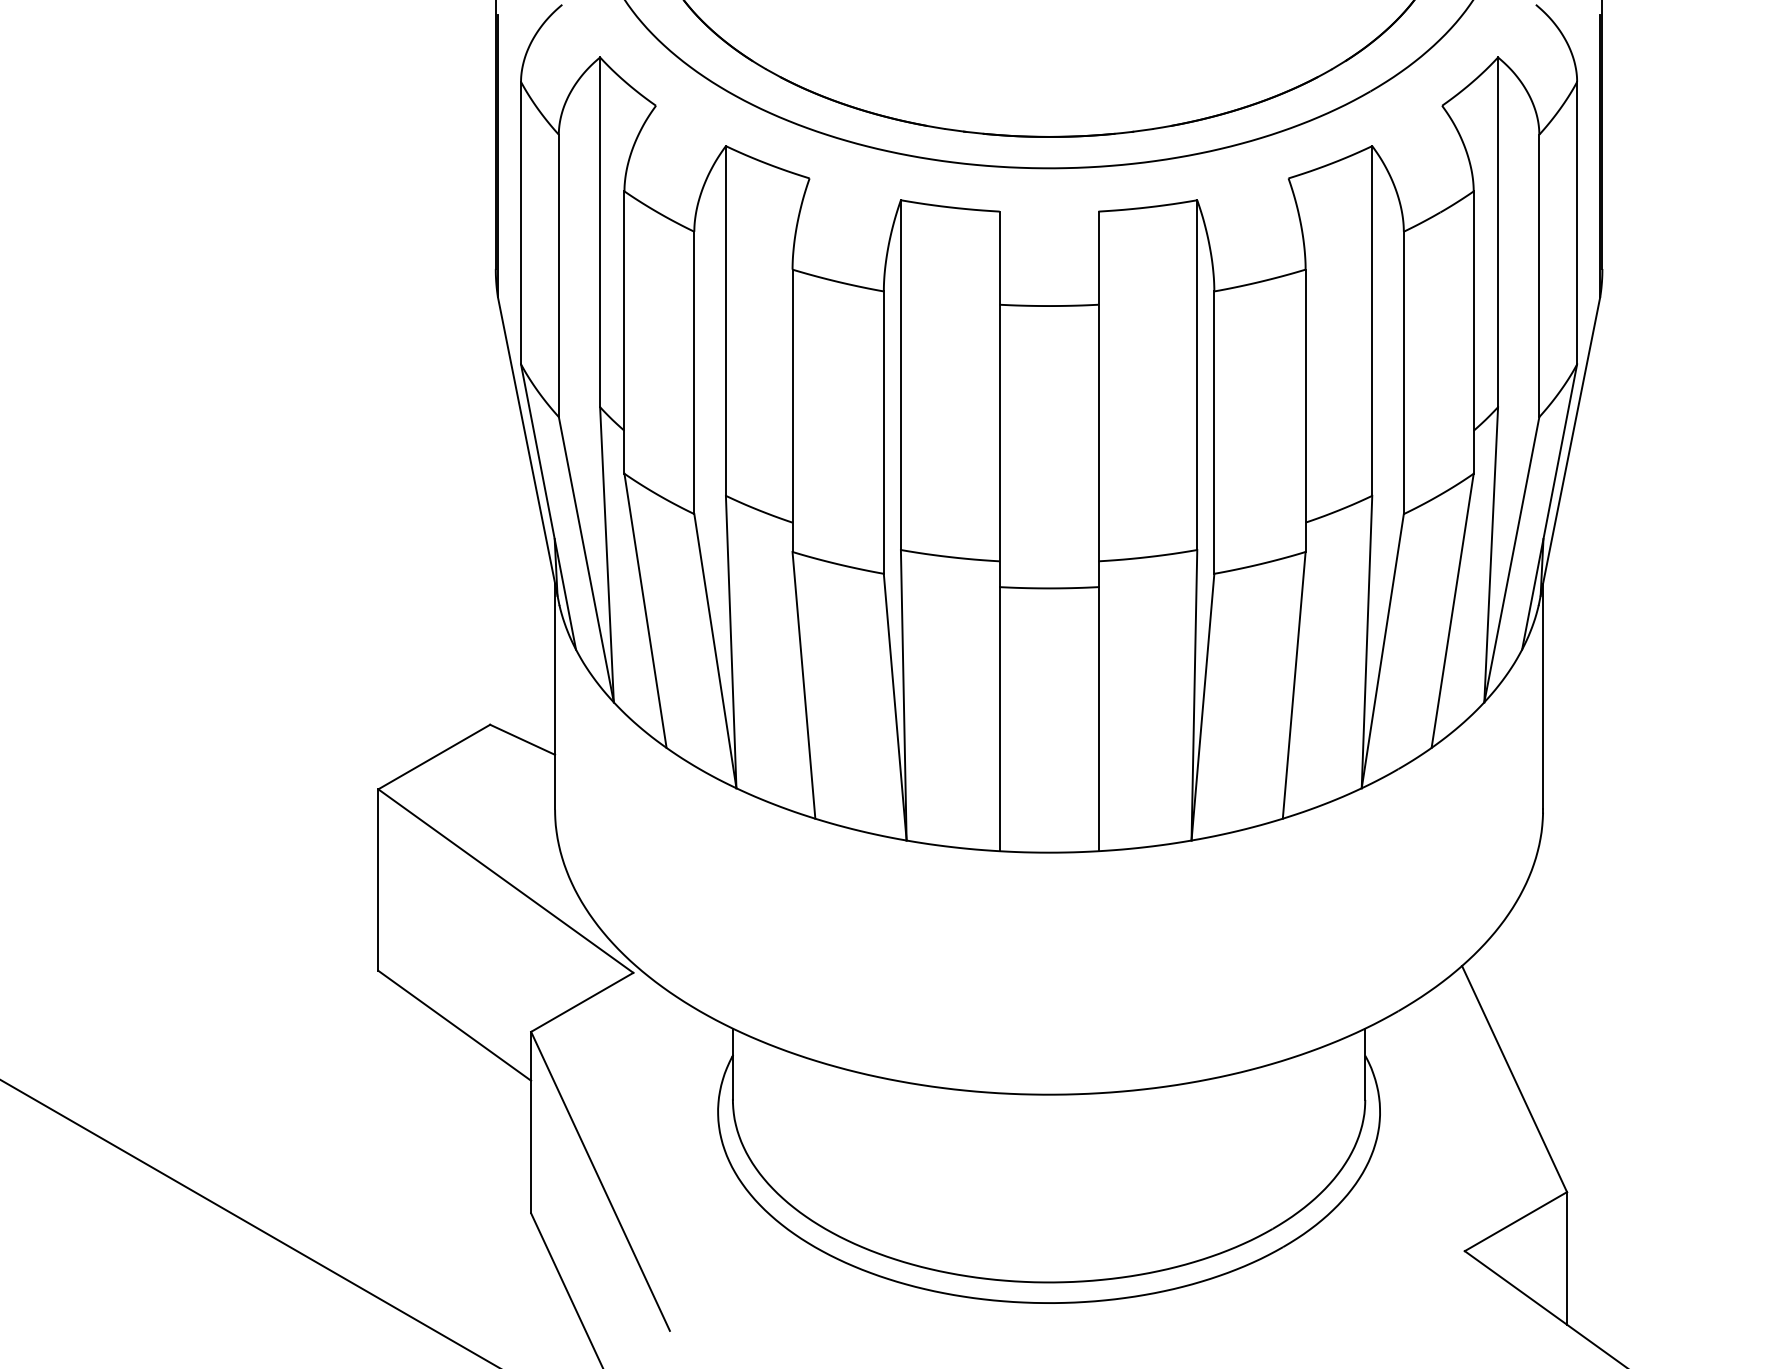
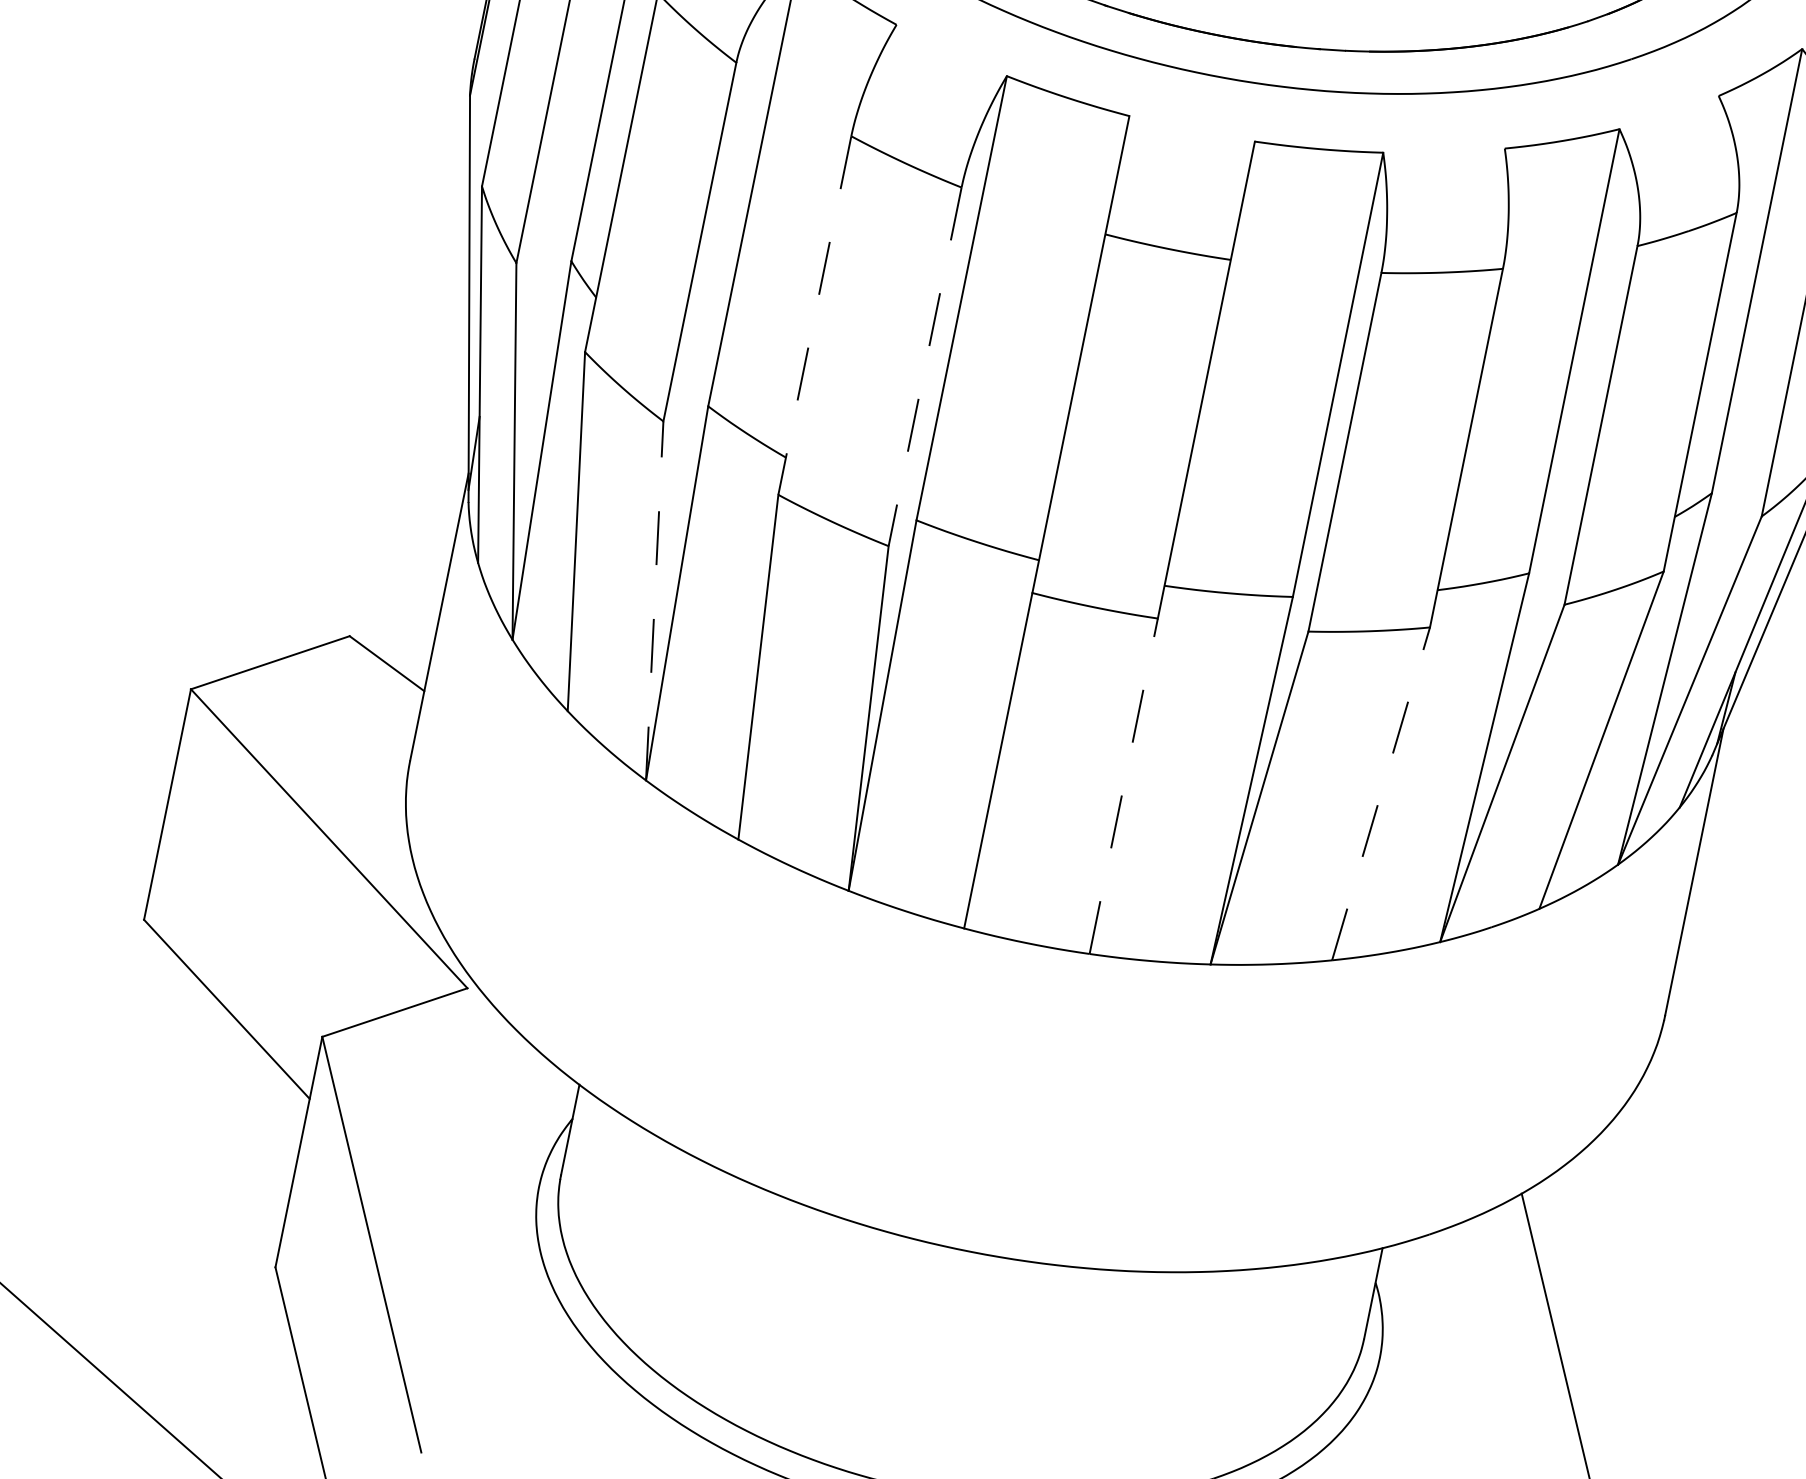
line: (792, 411) -> (814, 316), solid -> dashed
line: (883, 433) -> (924, 367), solid -> dashed
line: (715, 651) -> (654, 601), solid -> dashed
line: (1294, 685) -> (1381, 794), solid -> dashed
line: (1098, 718) -> (1123, 785), solid -> dashed

